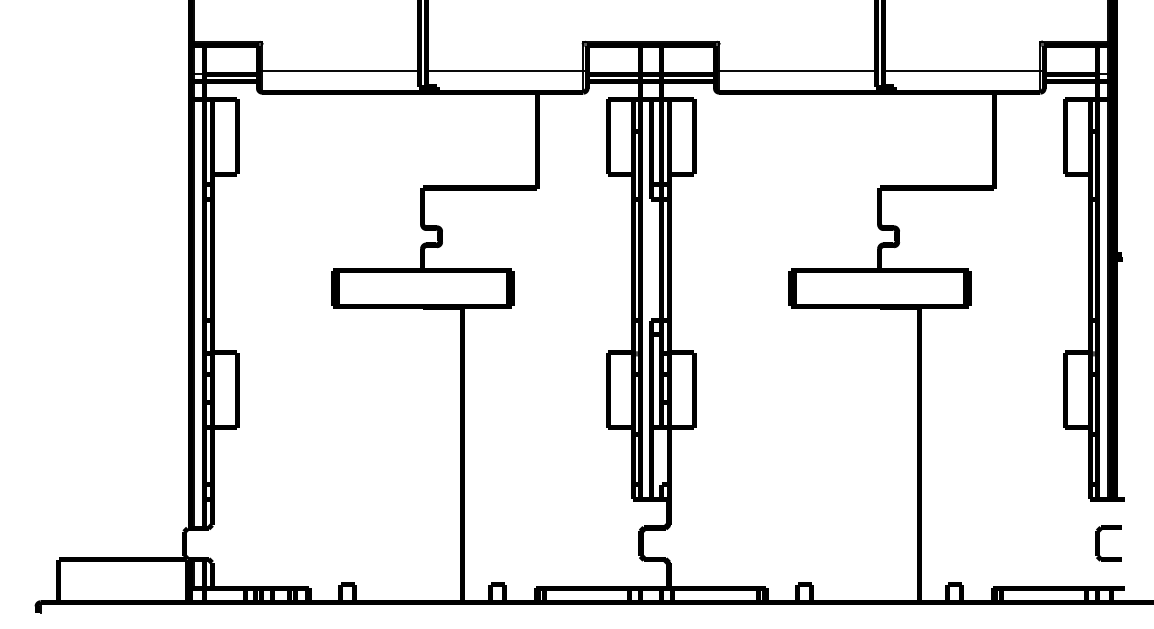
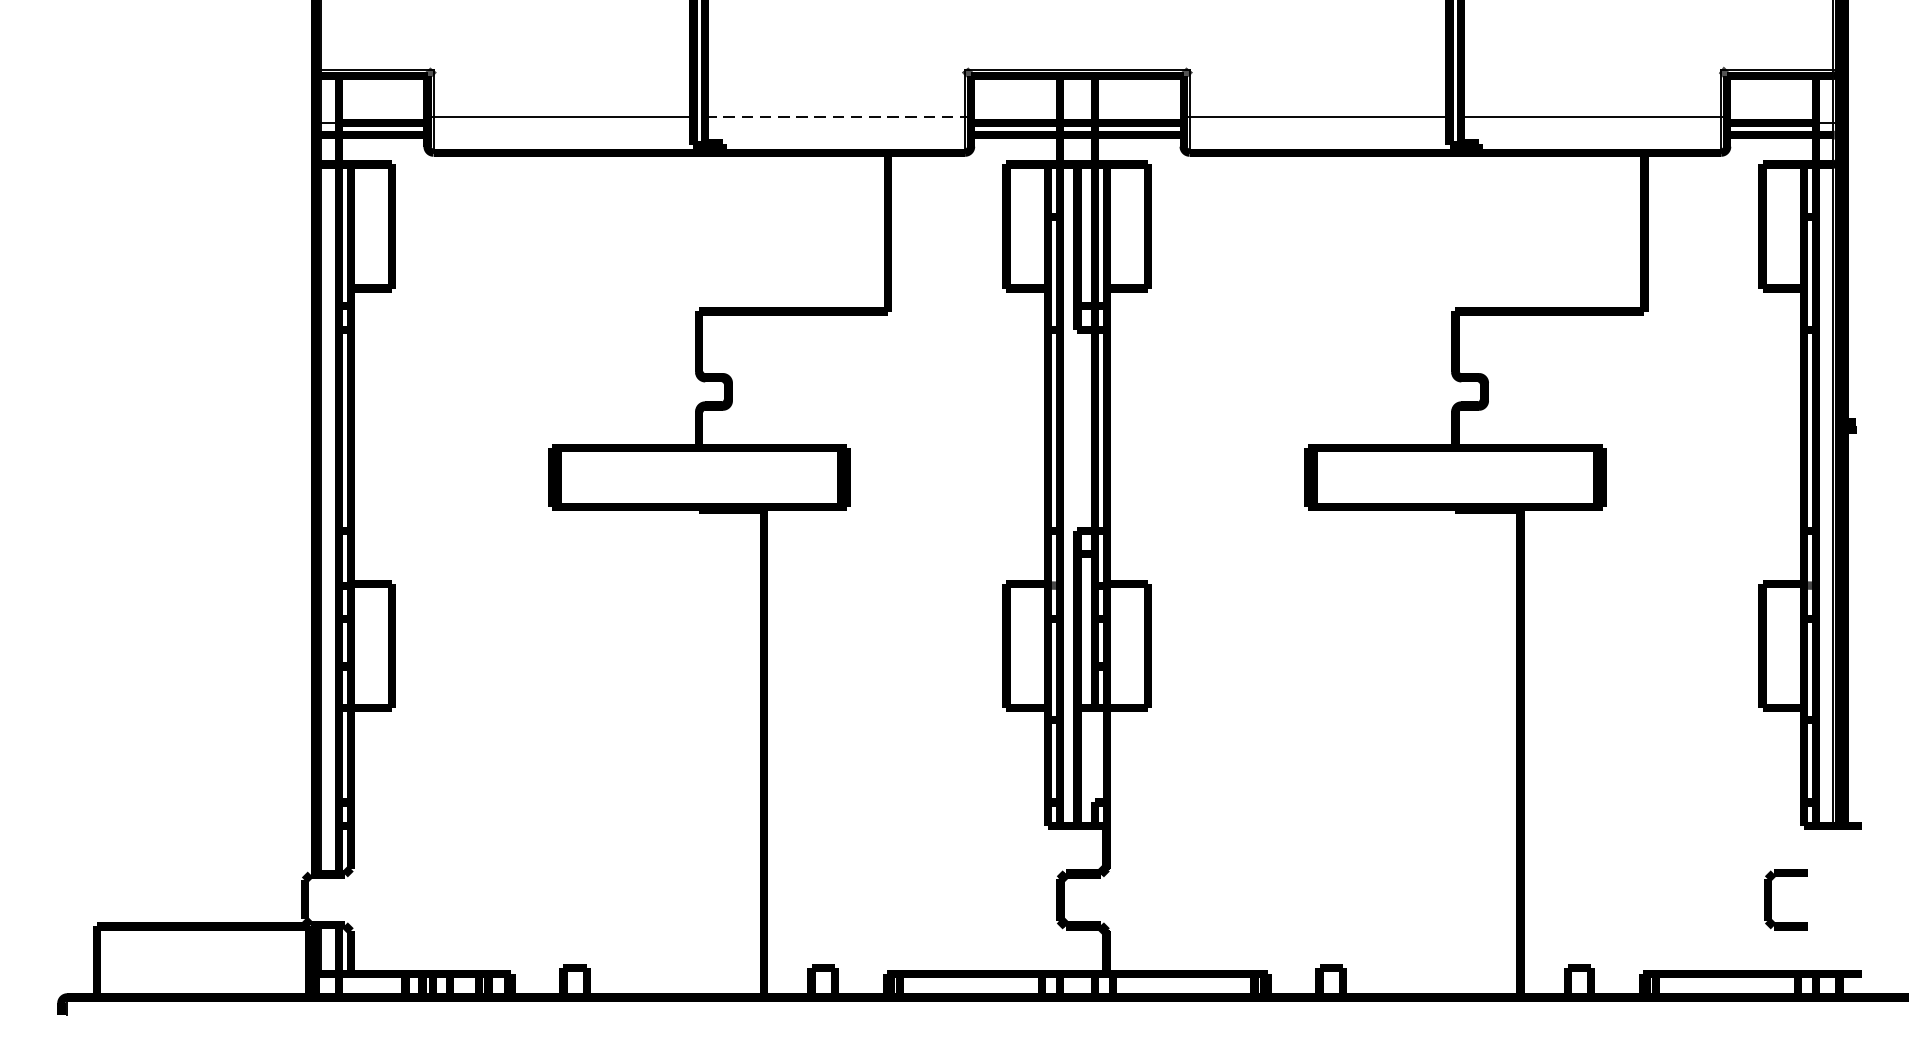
line: (504, 70) -> (834, 116), solid -> dashed
part: (1099, 543) -> (1770, 899), moved

